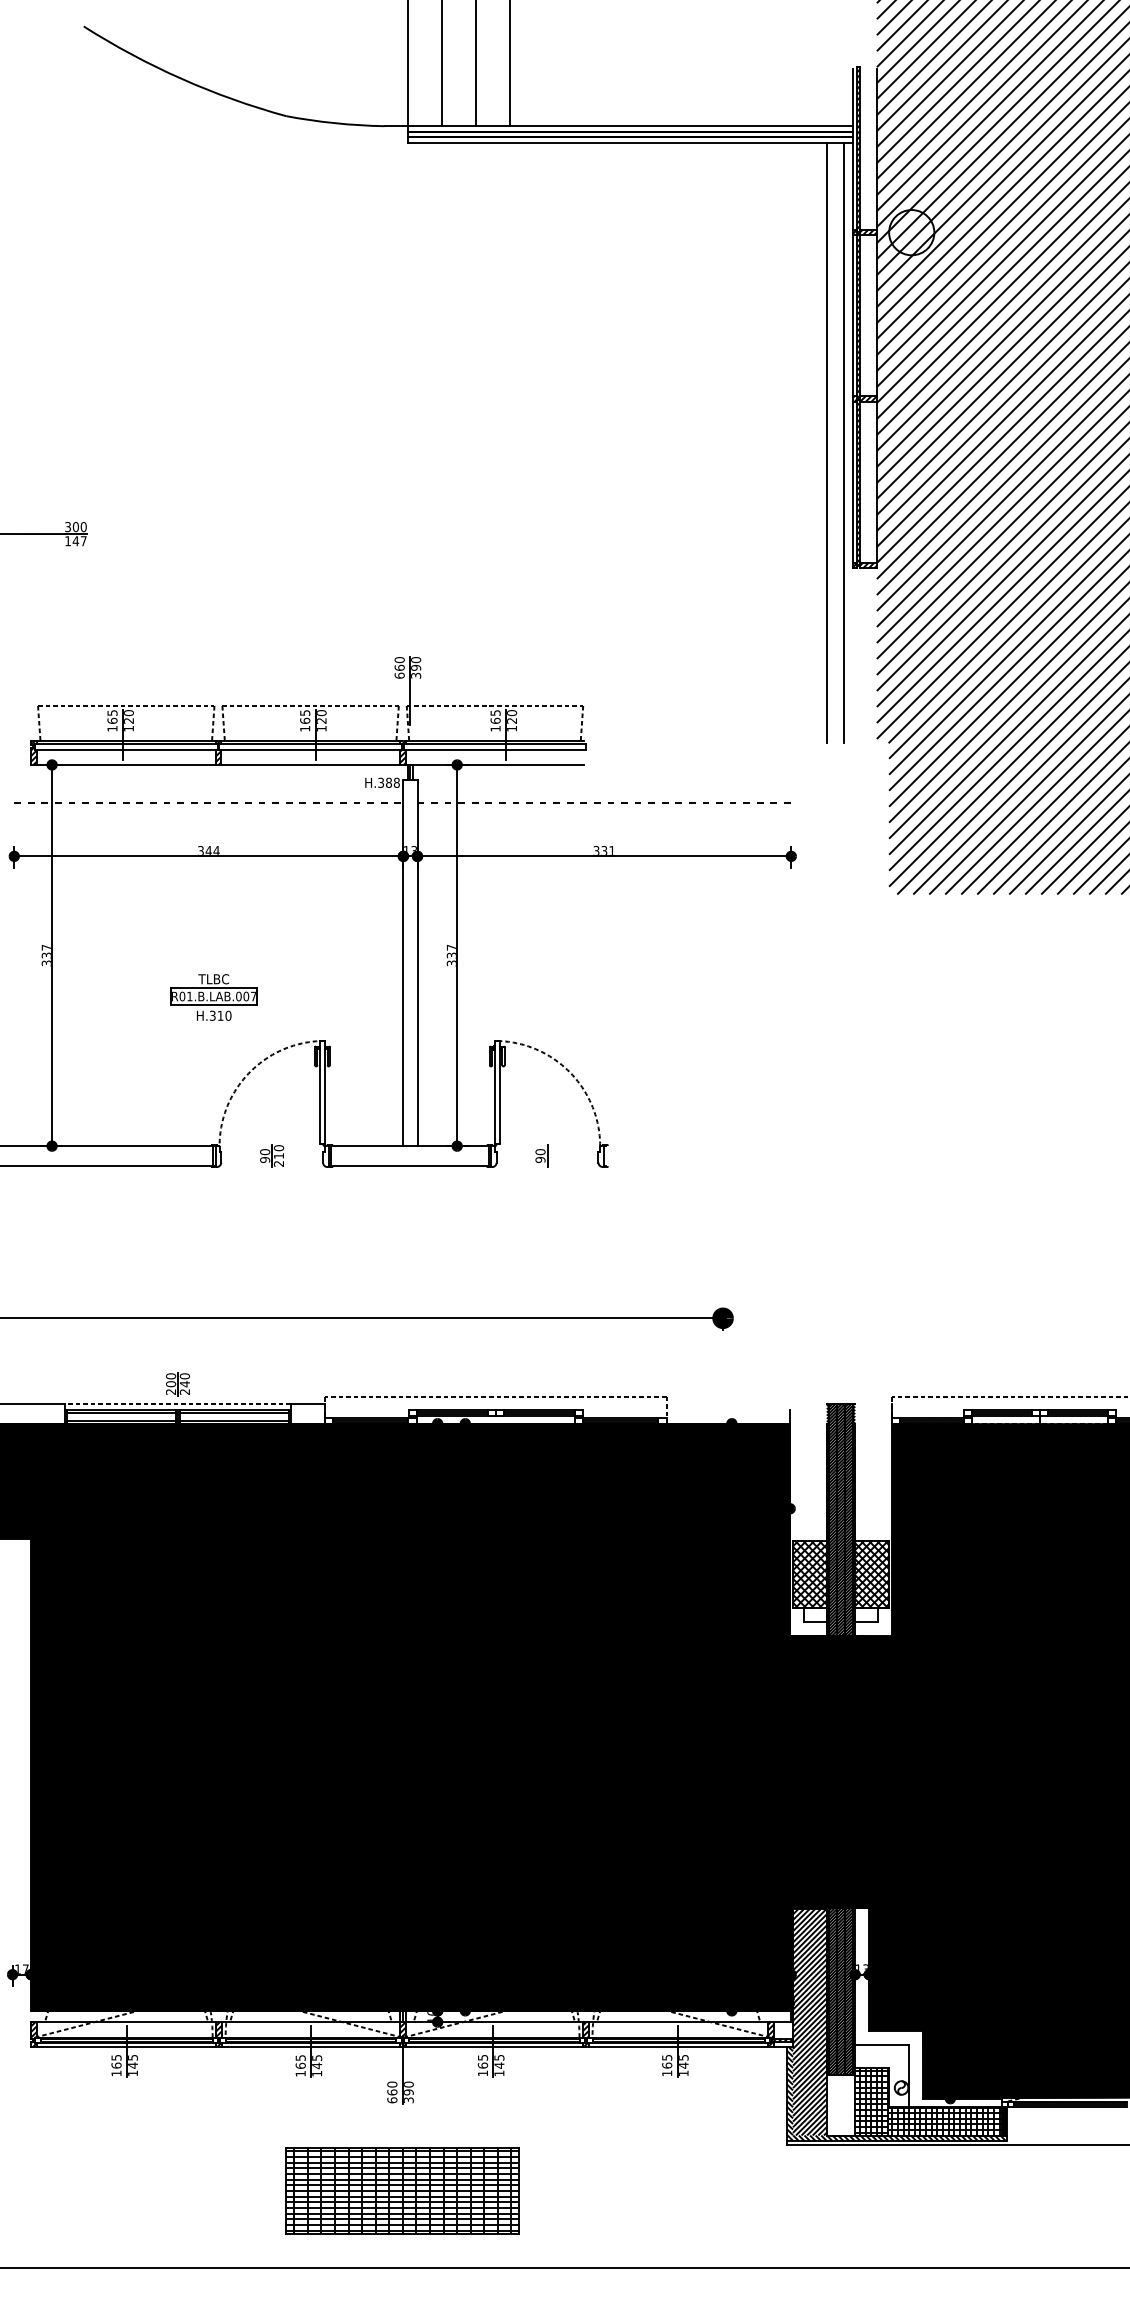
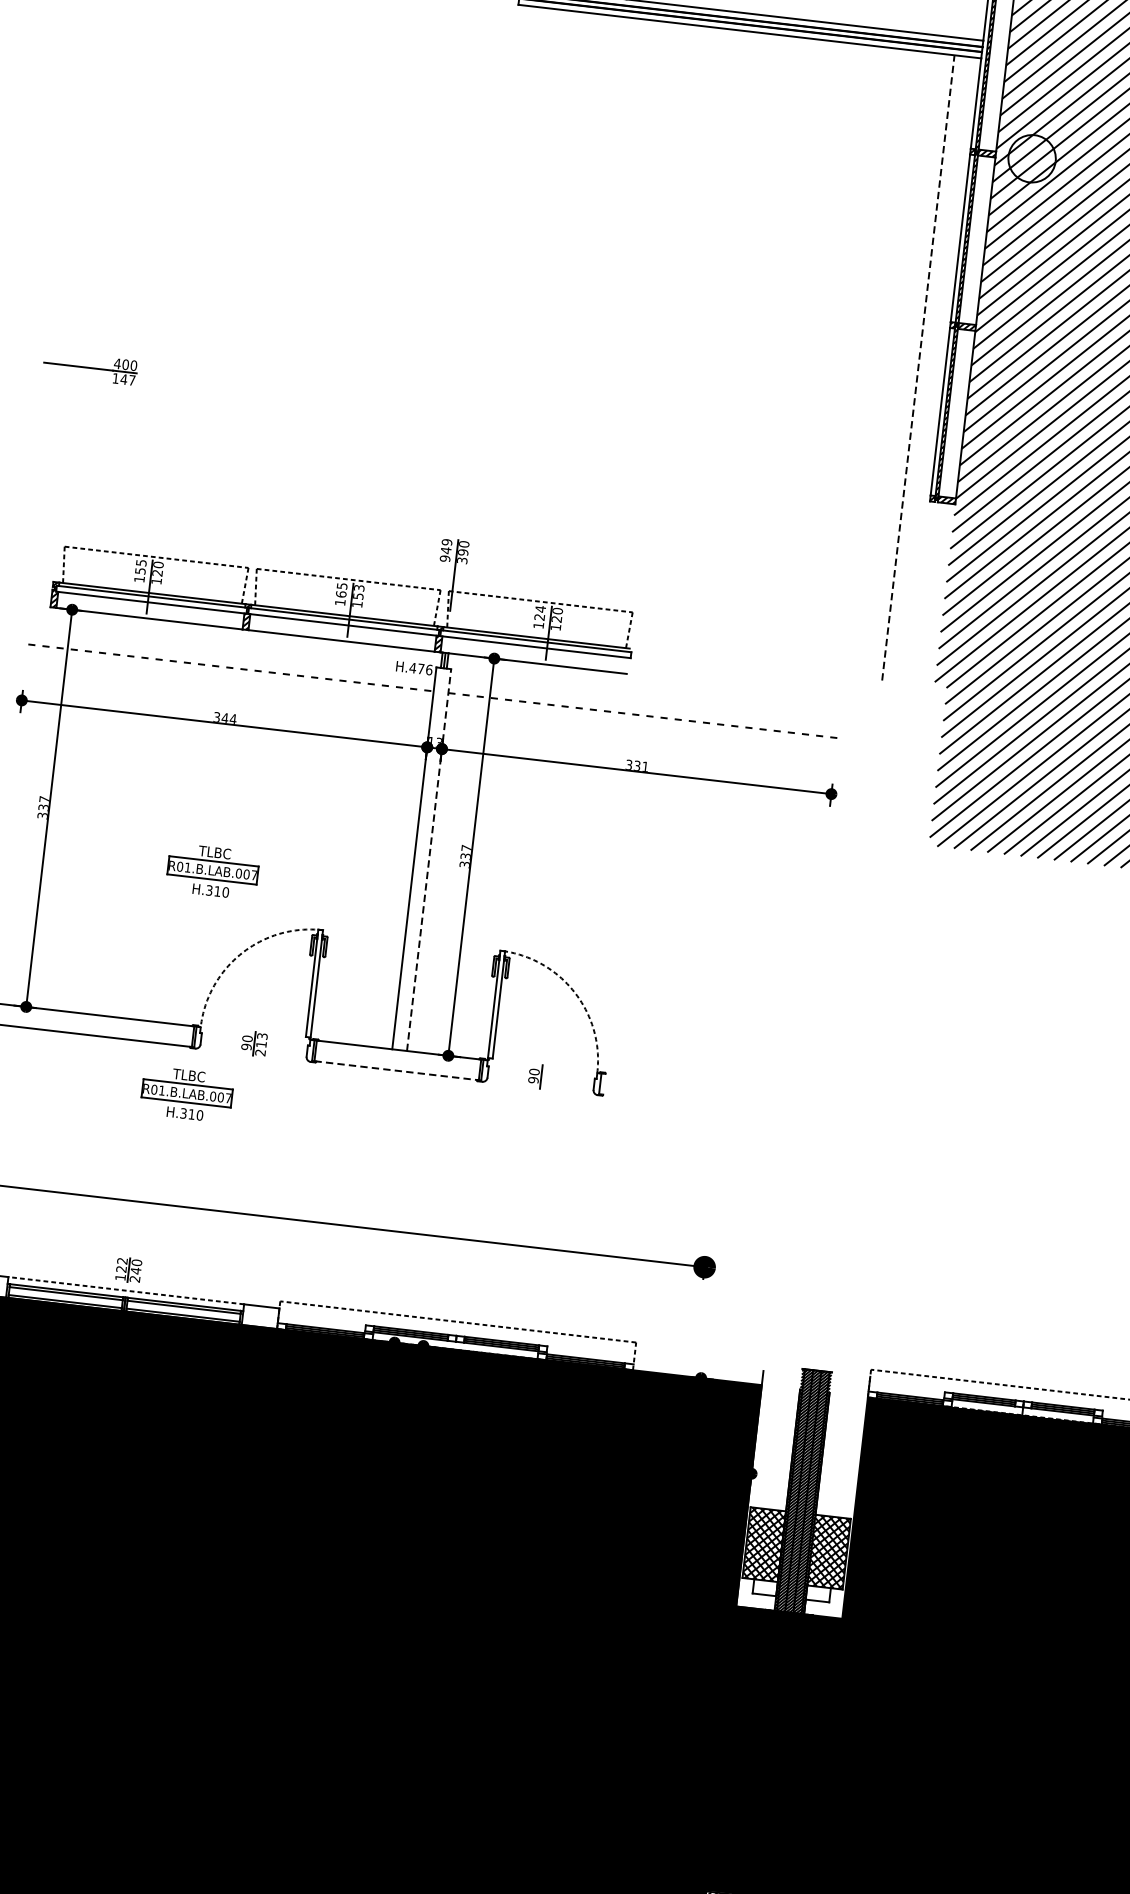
line: (826, 442) -> (917, 367), solid -> dashed
line: (843, 443) -> (935, 370), removed
text: (67, 526) -> (117, 363), 300 -> 400
text: (399, 667) -> (445, 550), 660 -> 949
text: (321, 716) -> (358, 591), 120 -> 153
text: (495, 716) -> (540, 612), 165 -> 124
text: (112, 720) -> (140, 570), 165 -> 155
text: (388, 782) -> (420, 668), H.388 -> H.476
line: (417, 962) -> (429, 859), solid -> dashed
text: (279, 1148) -> (262, 1036), 210 -> 213
line: (409, 1165) -> (396, 1070), solid -> dashed
part: (213, 1211) -> (186, 1094), added
text: (171, 1383) -> (122, 1268), 200 -> 122

